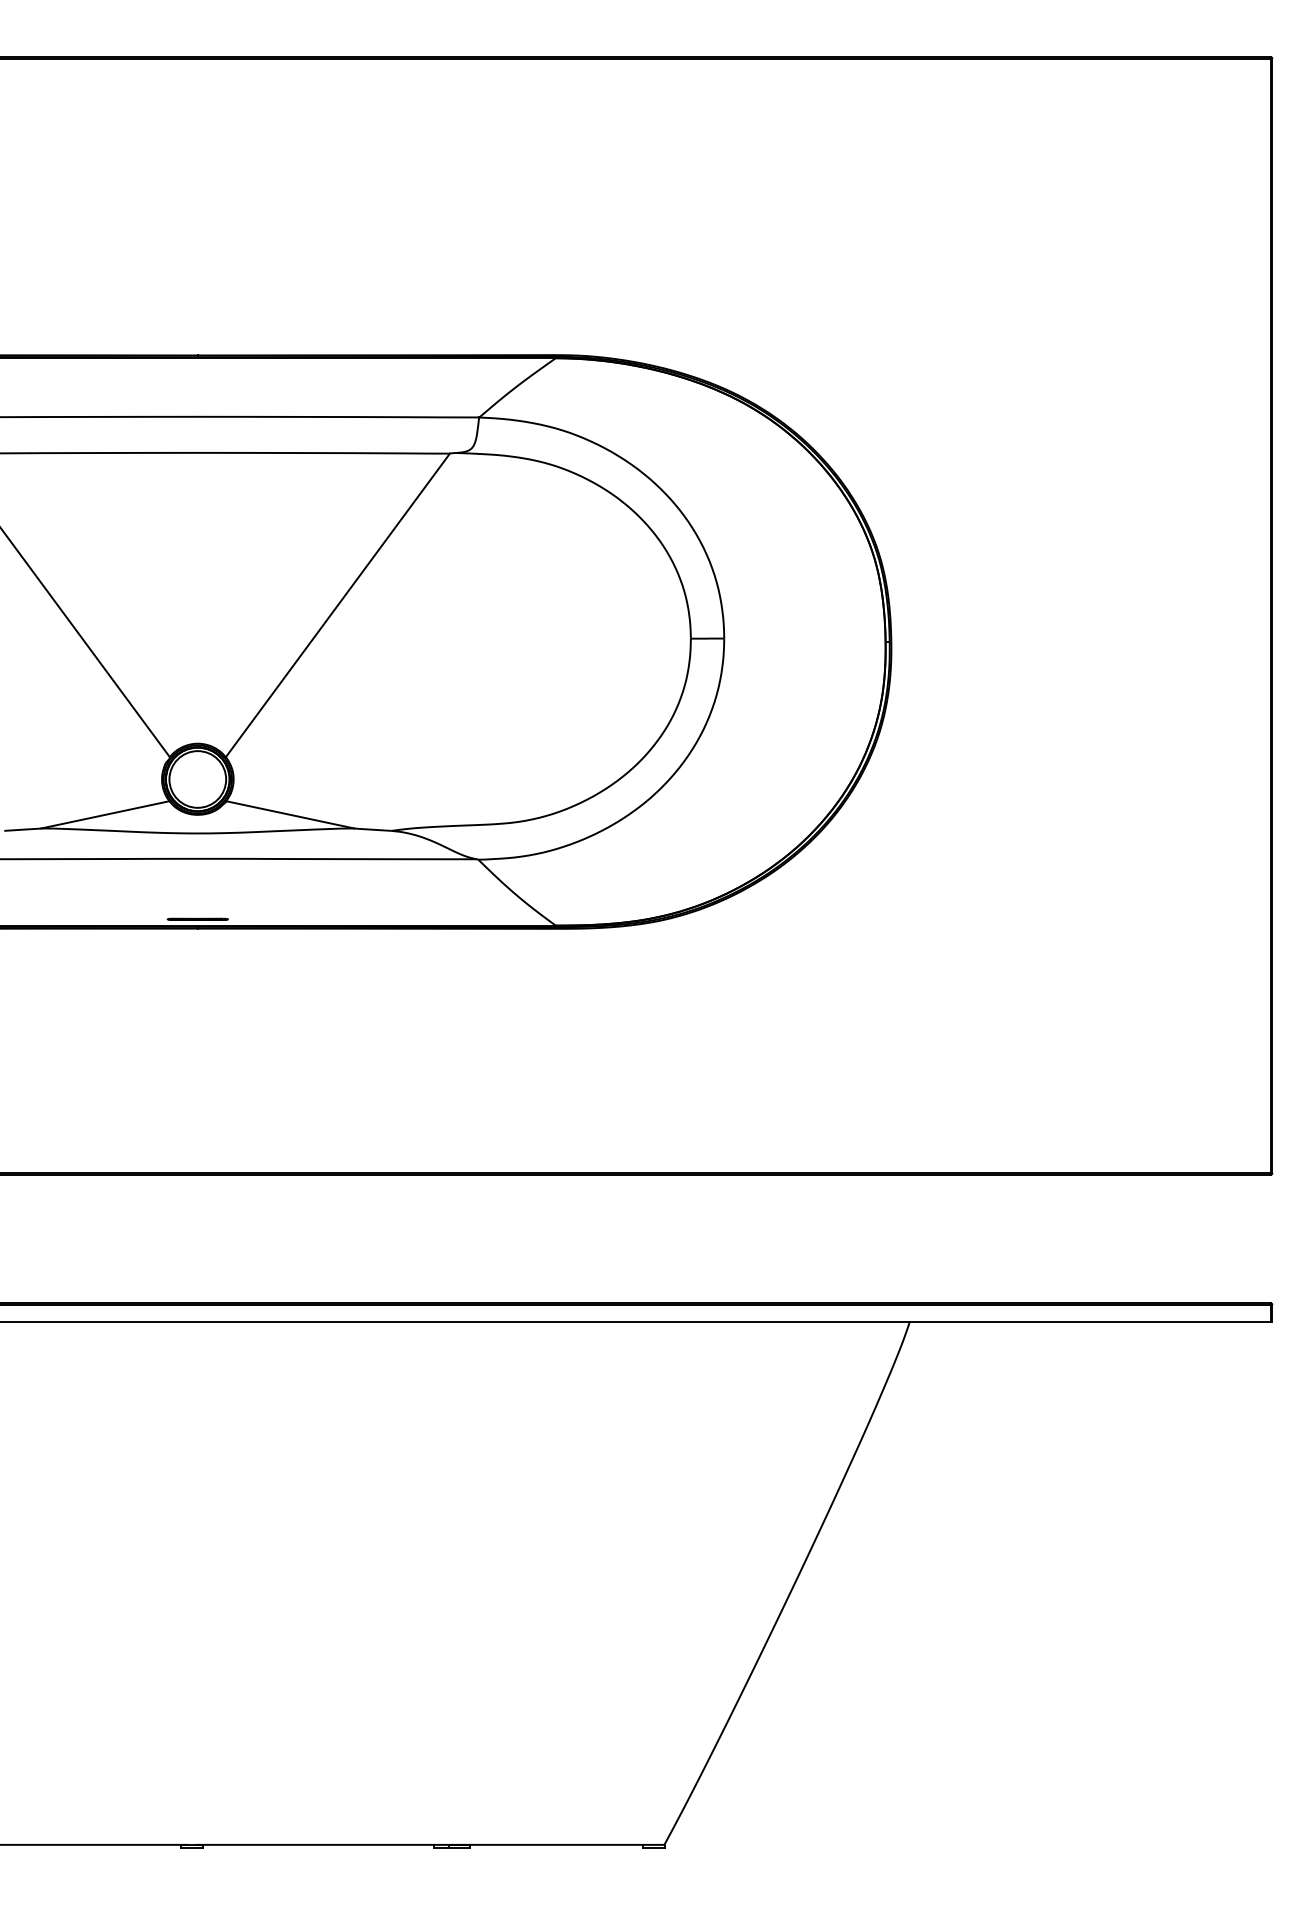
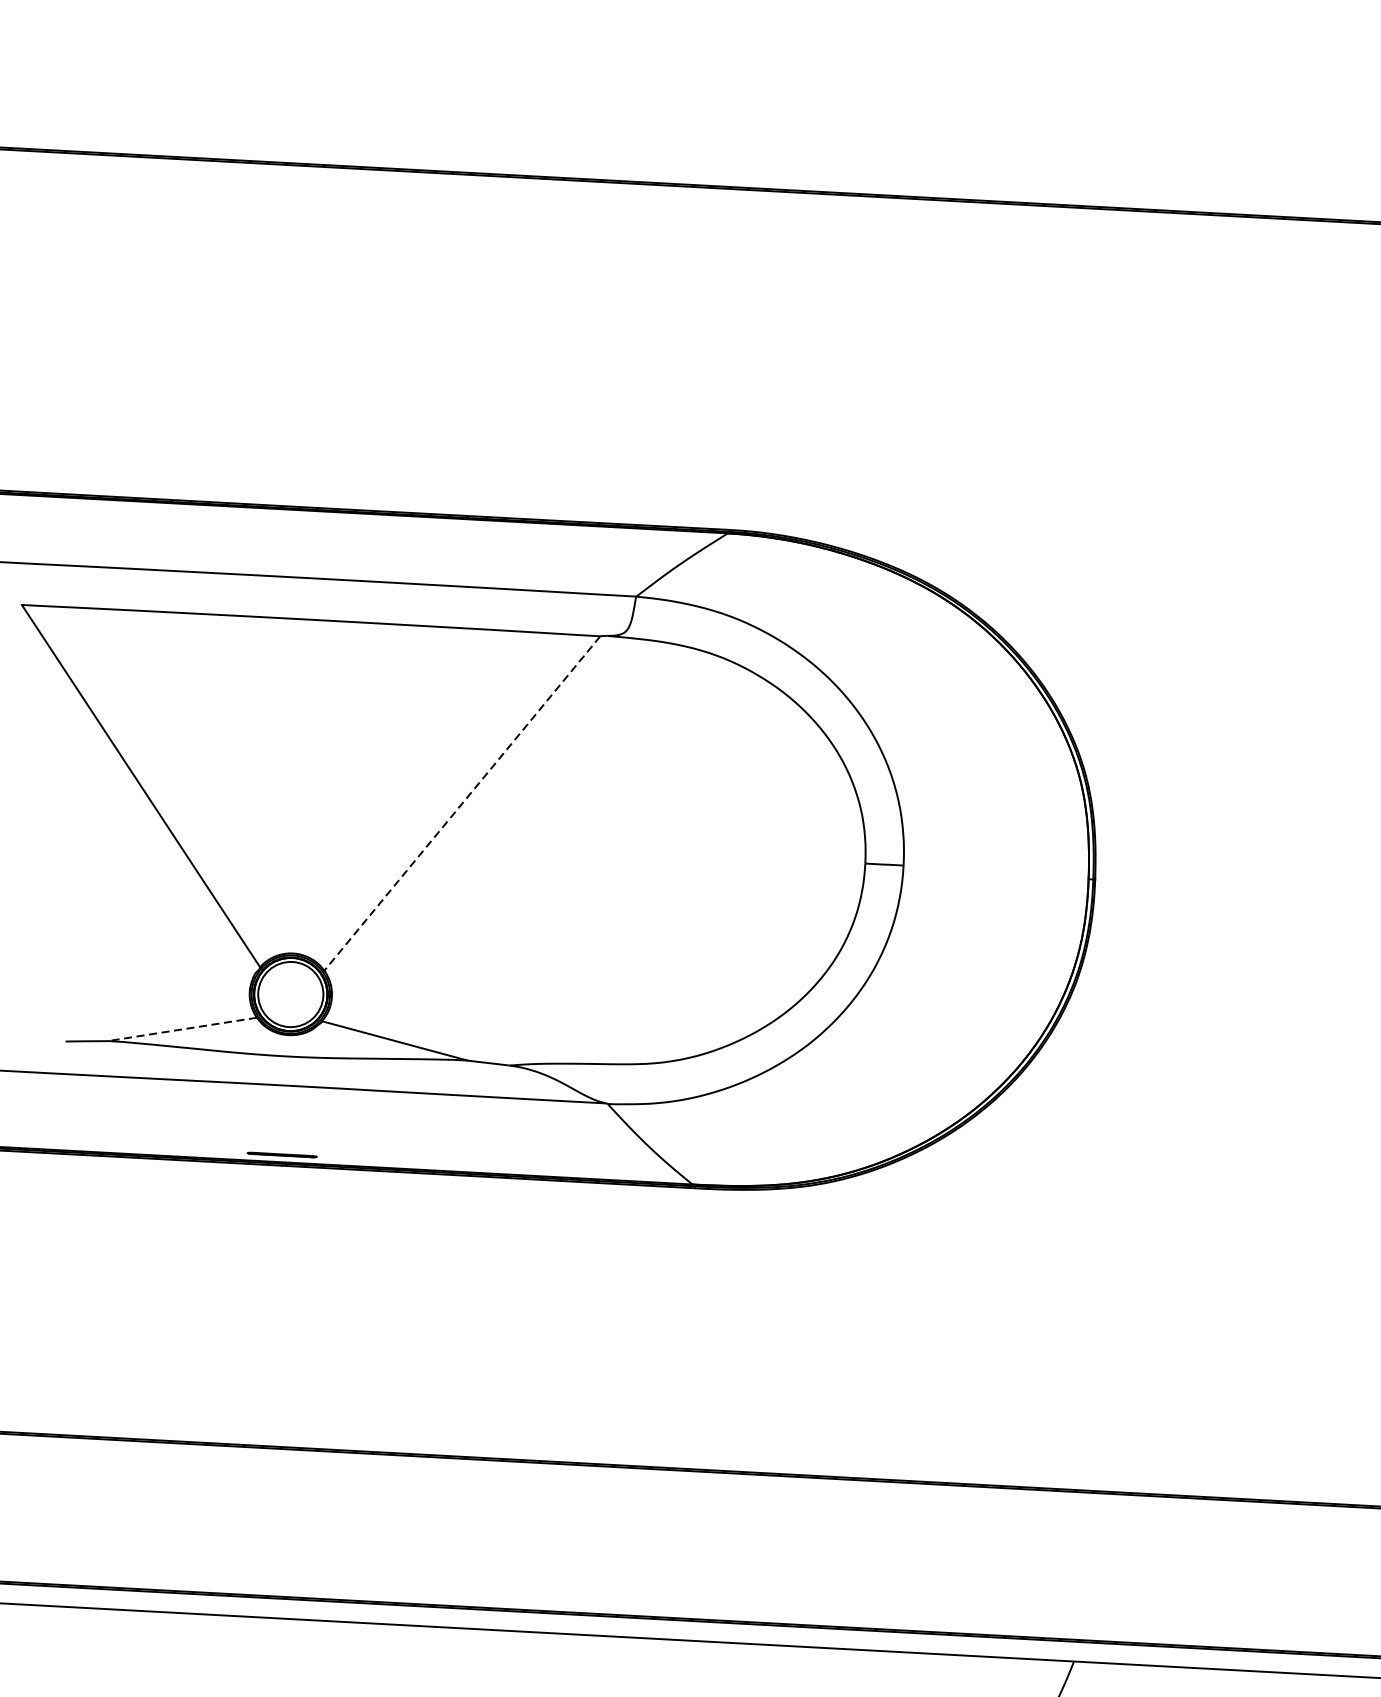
line: (337, 605) -> (461, 803), solid -> dashed
line: (105, 814) -> (182, 1028), solid -> dashed

